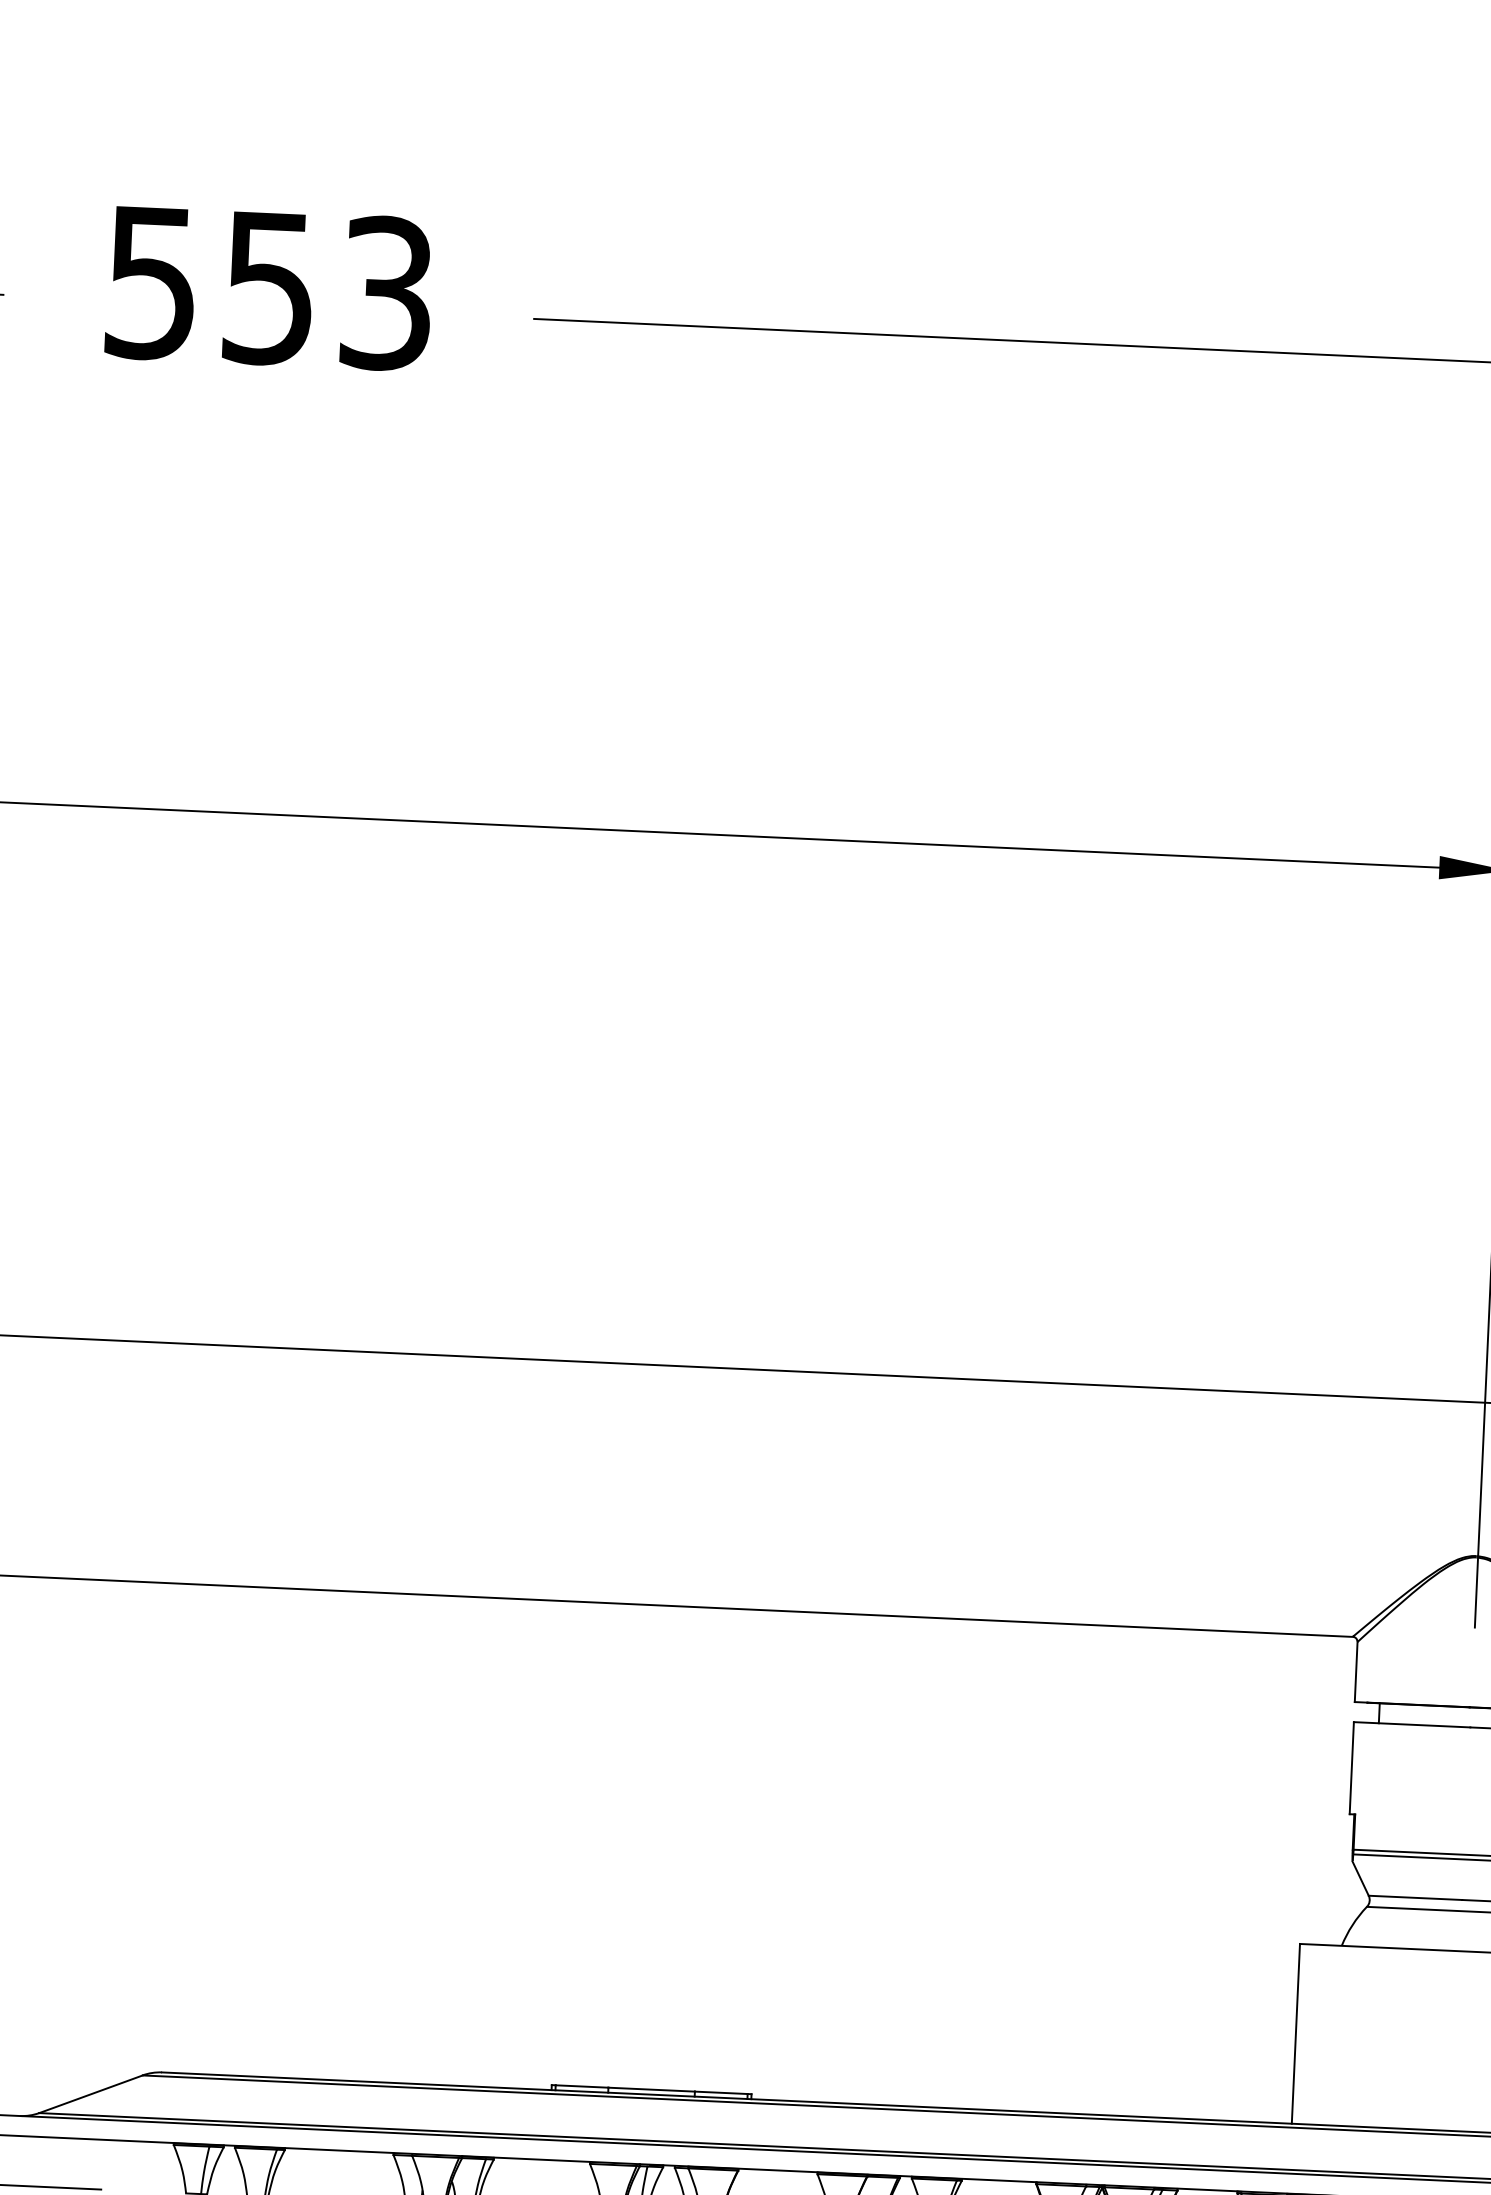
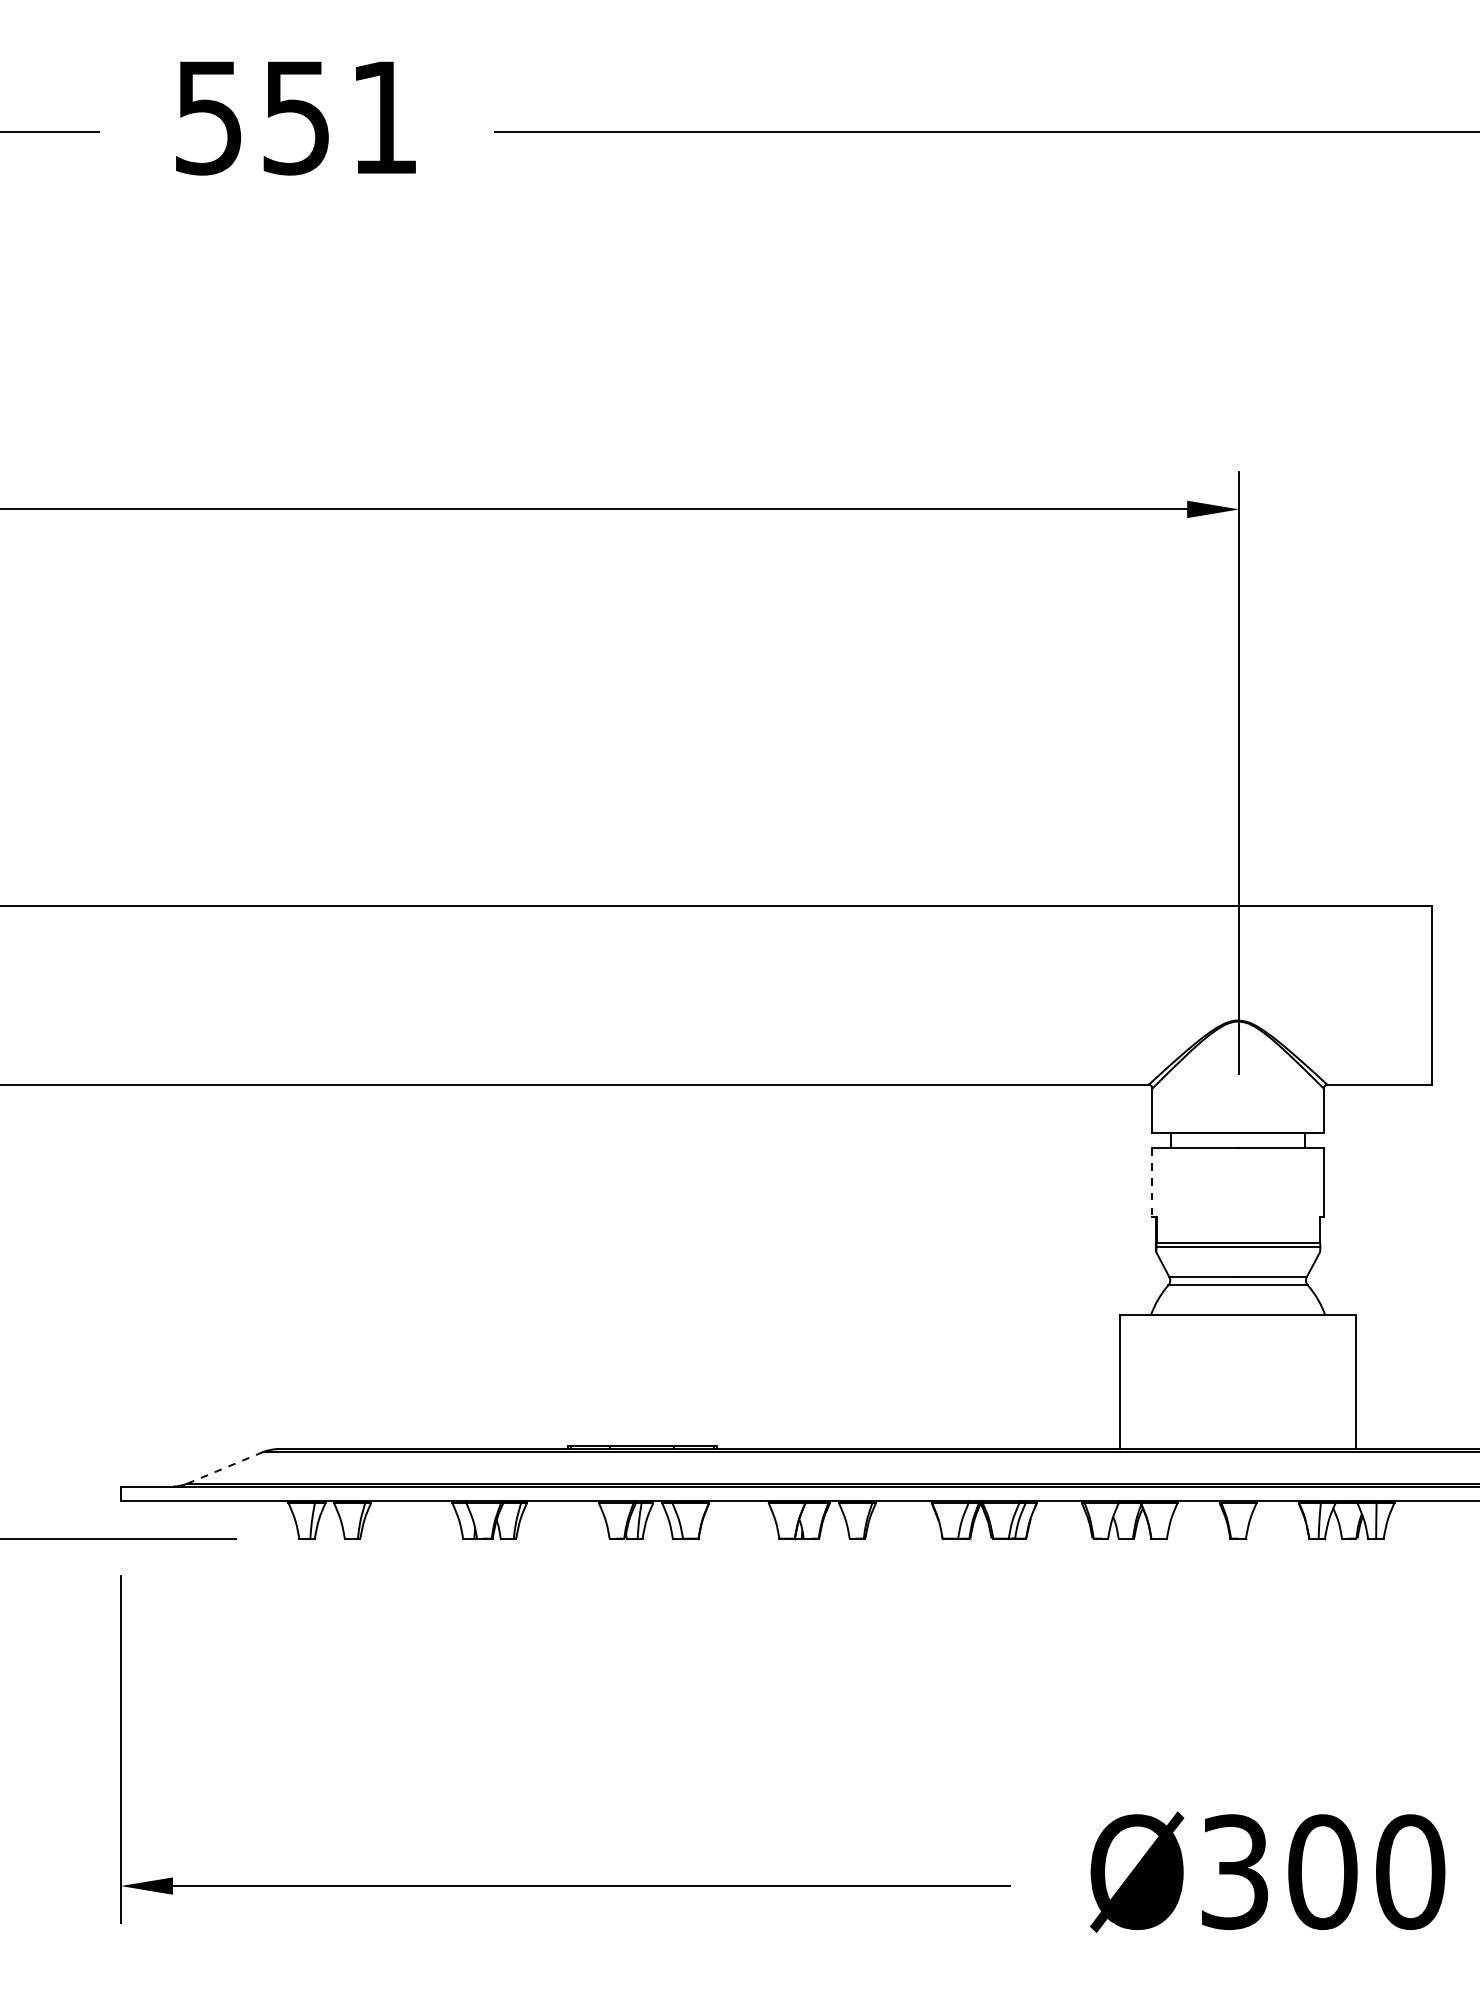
text: (386, 293) -> (384, 117), 553 -> 551
line: (1351, 1769) -> (1152, 1183), solid -> dashed
line: (91, 2093) -> (225, 1467), solid -> dashed

